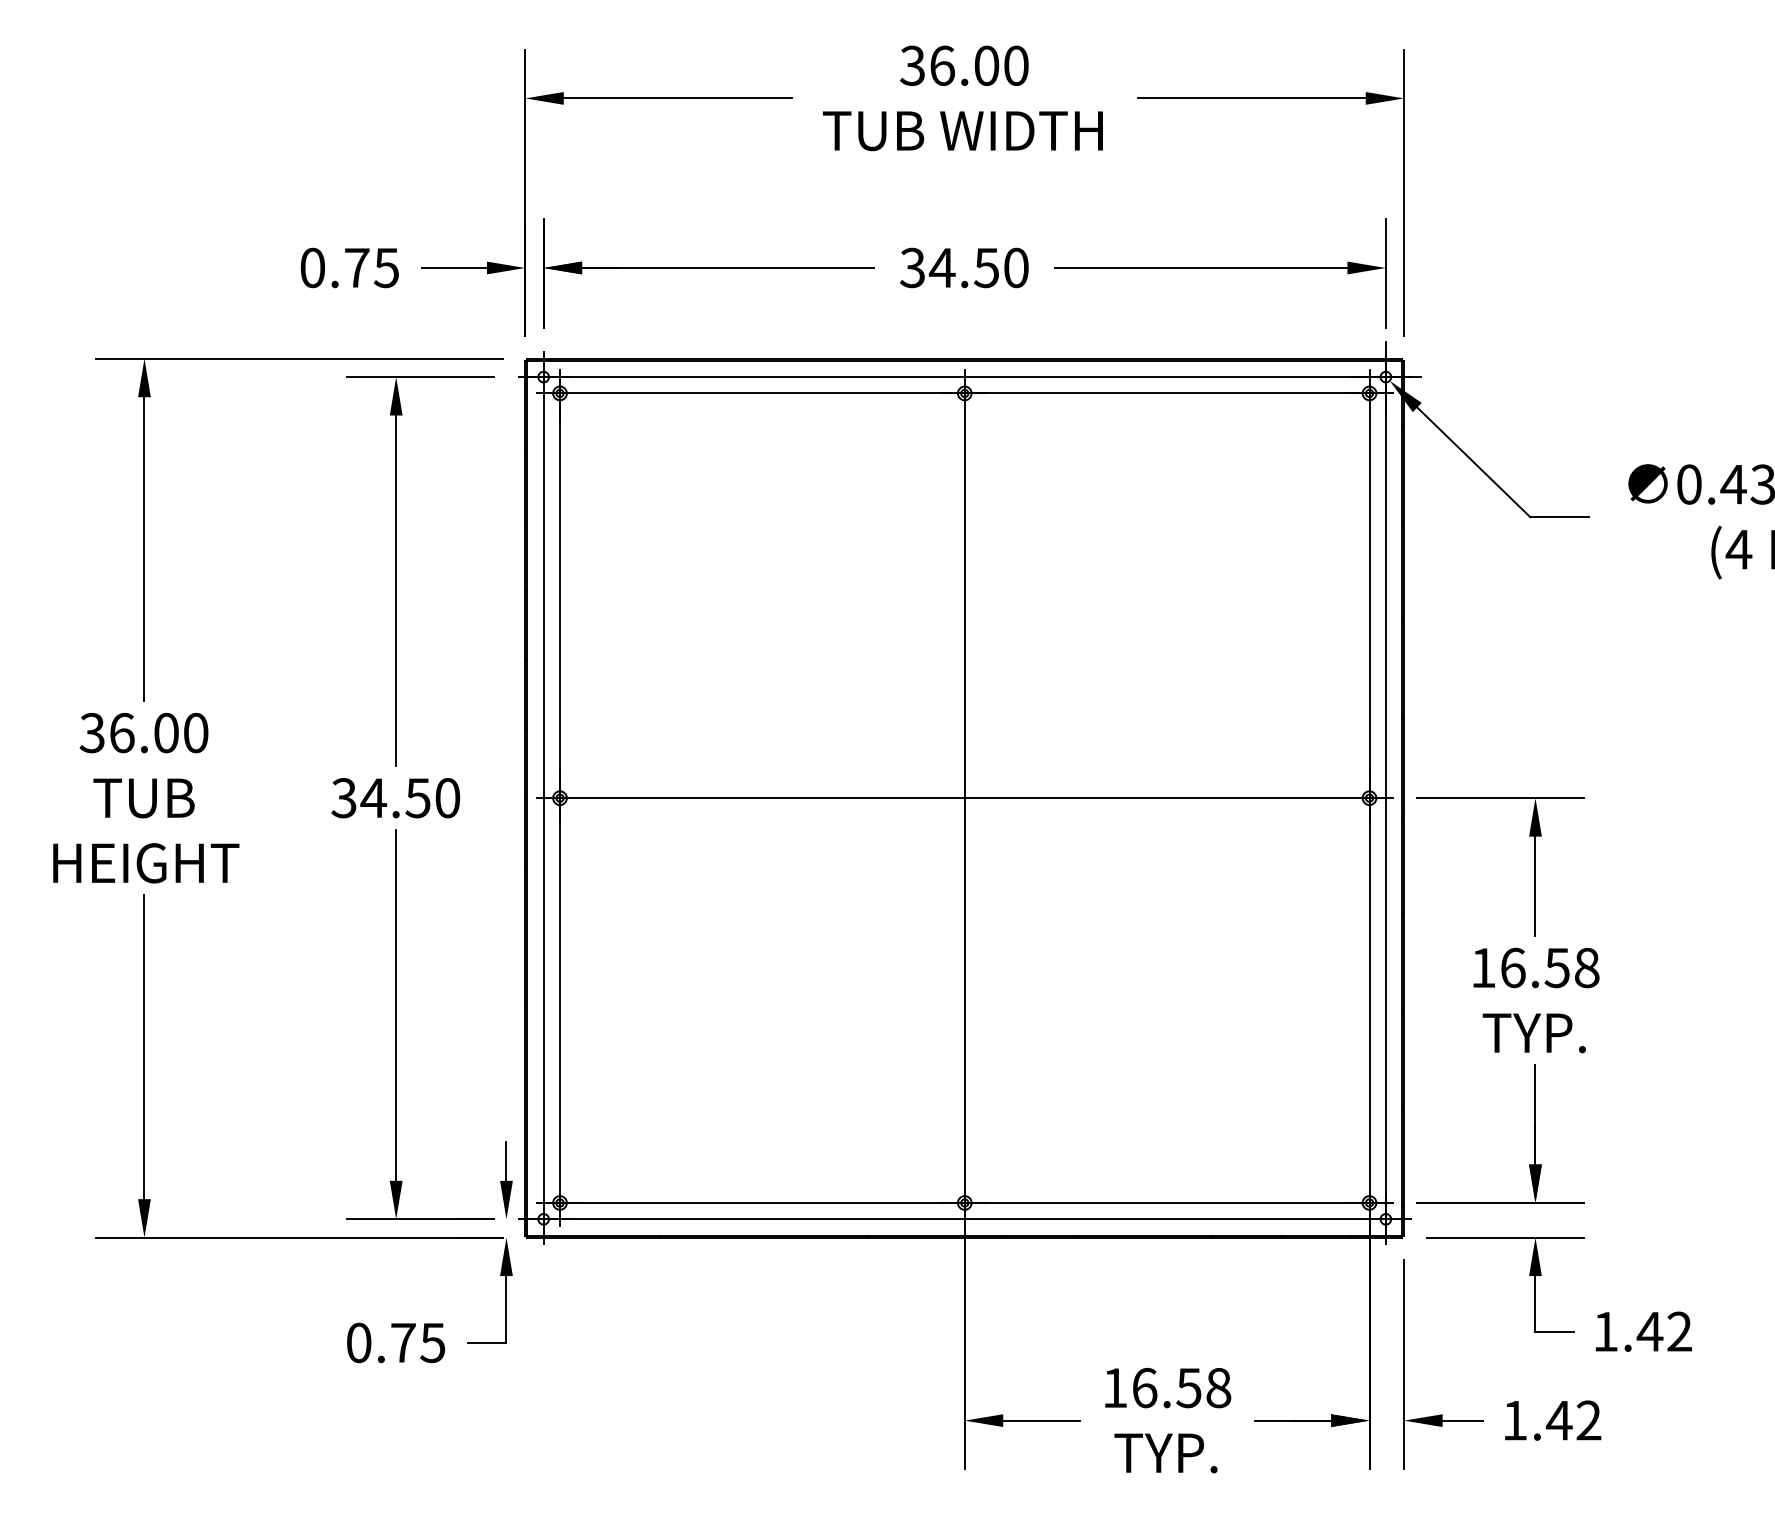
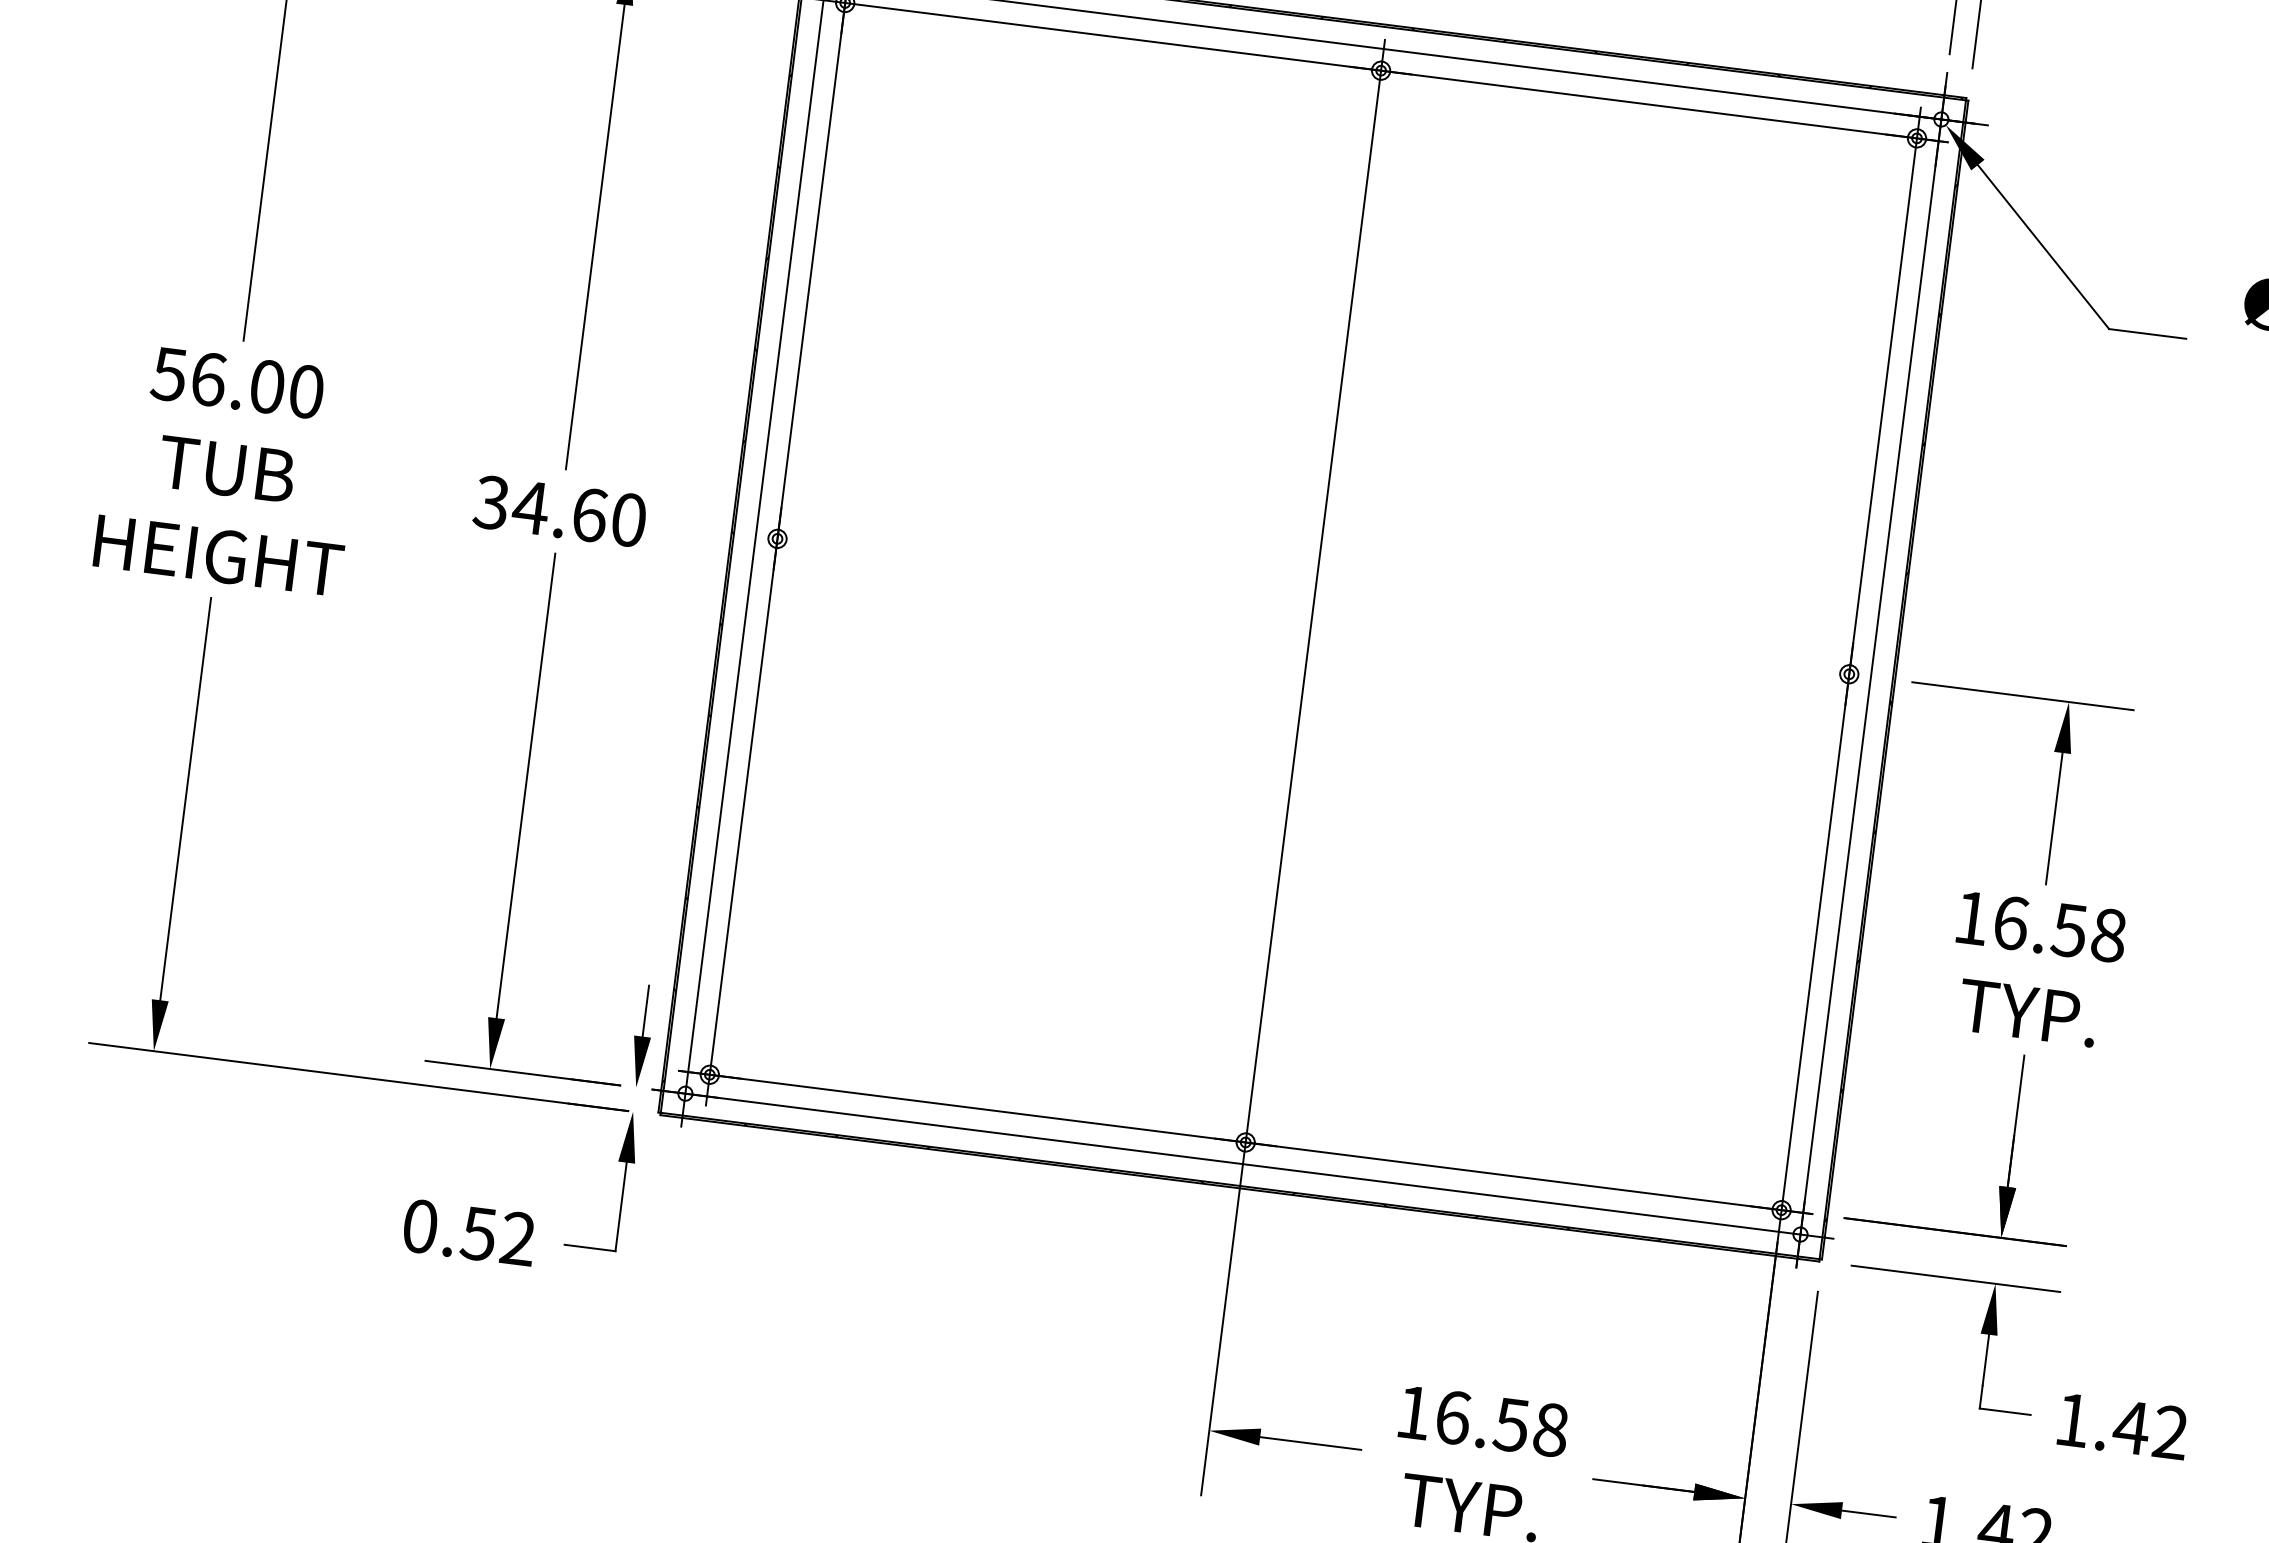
text: (91, 732) -> (168, 373), 36.00 -> 56.00
text: (417, 798) -> (588, 515), 34.50 -> 34.60
line: (964, 798) -> (1312, 606), removed
text: (417, 1342) -> (497, 1235), 0.75 -> 0.52

